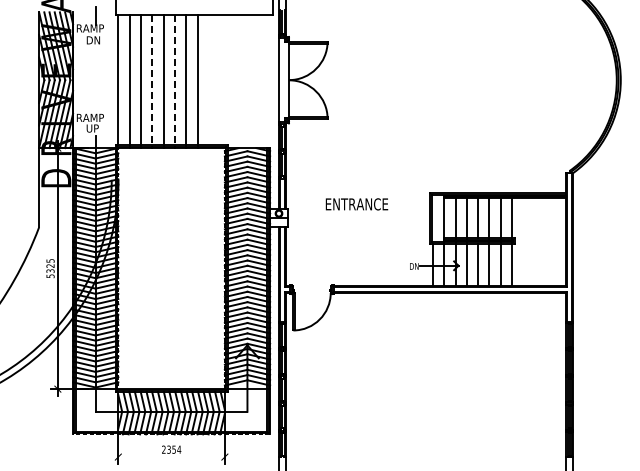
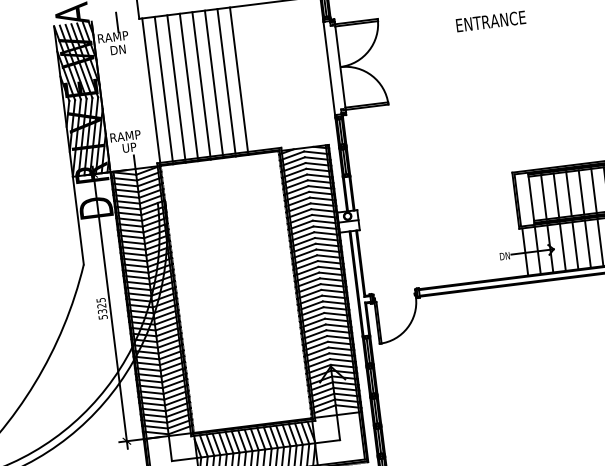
line: (152, 80) -> (189, 86), dashed -> solid
line: (174, 80) -> (213, 83), dashed -> solid
text: (356, 204) -> (490, 21), moved

